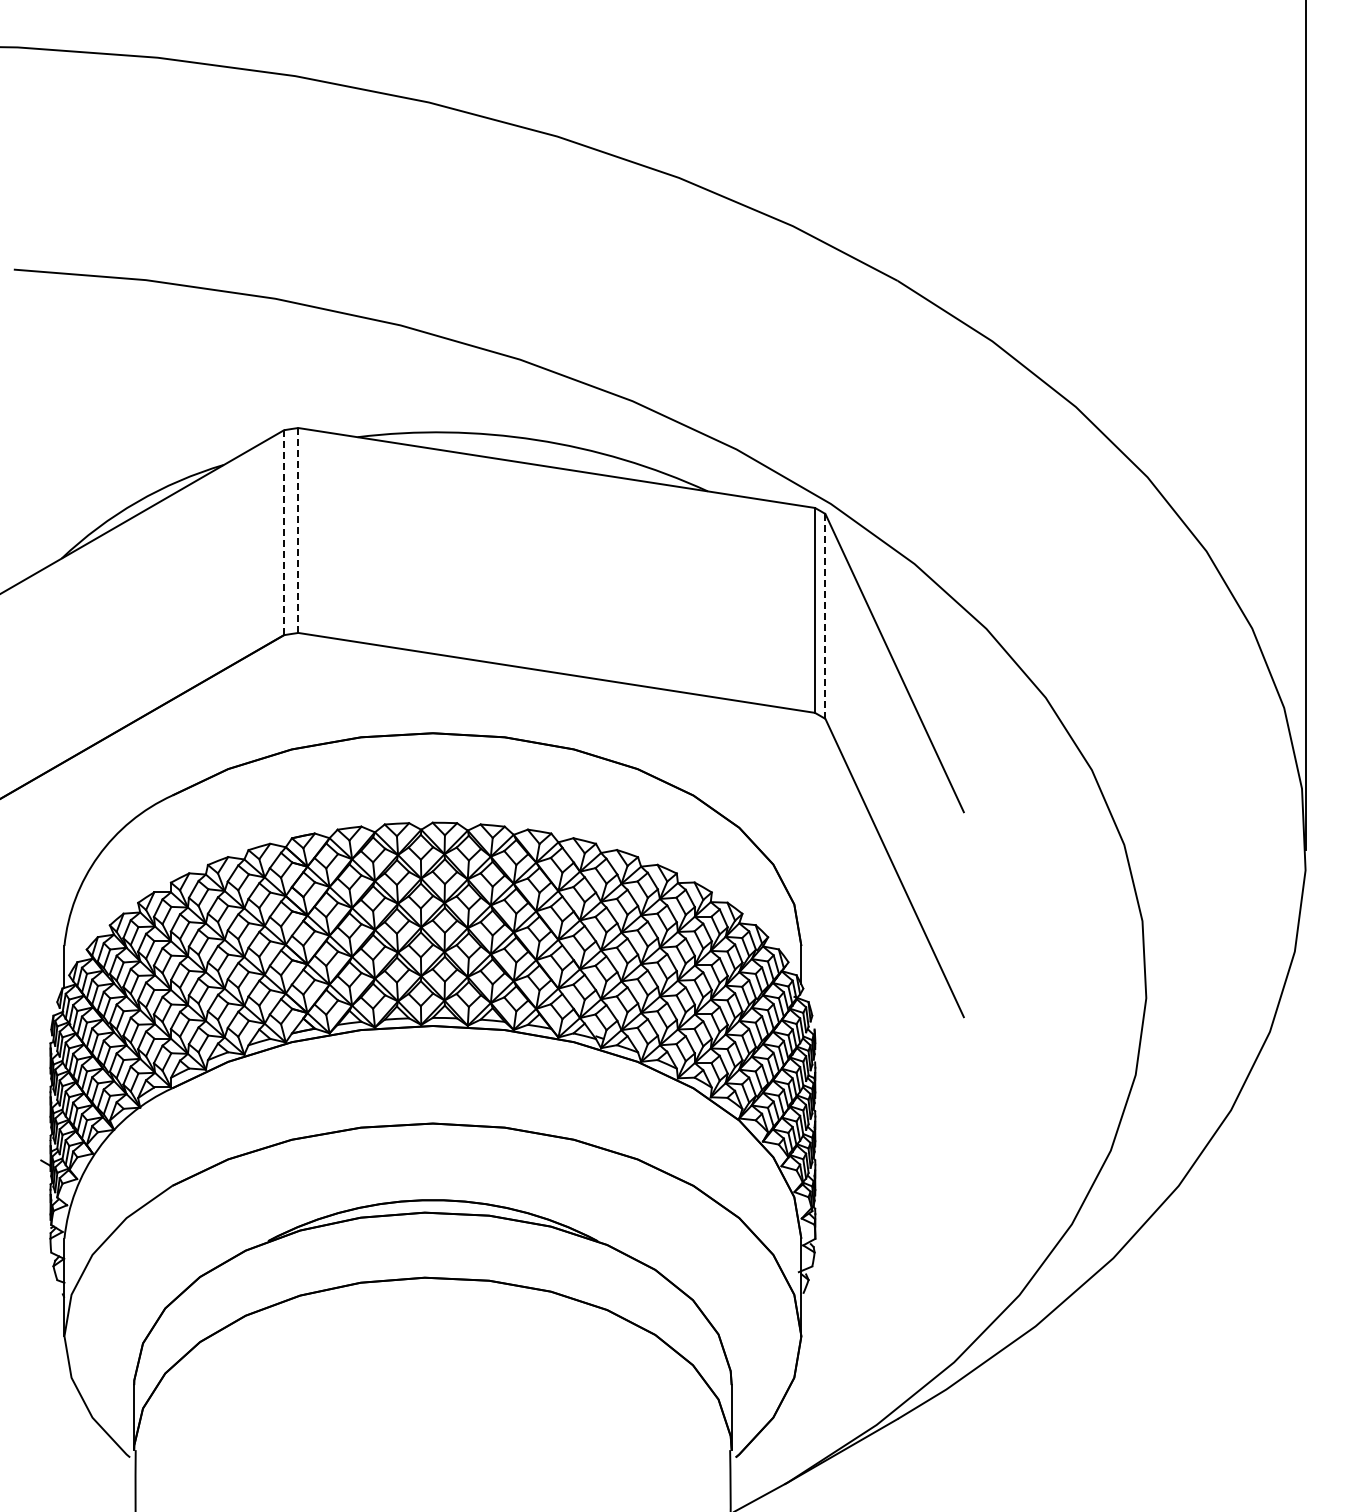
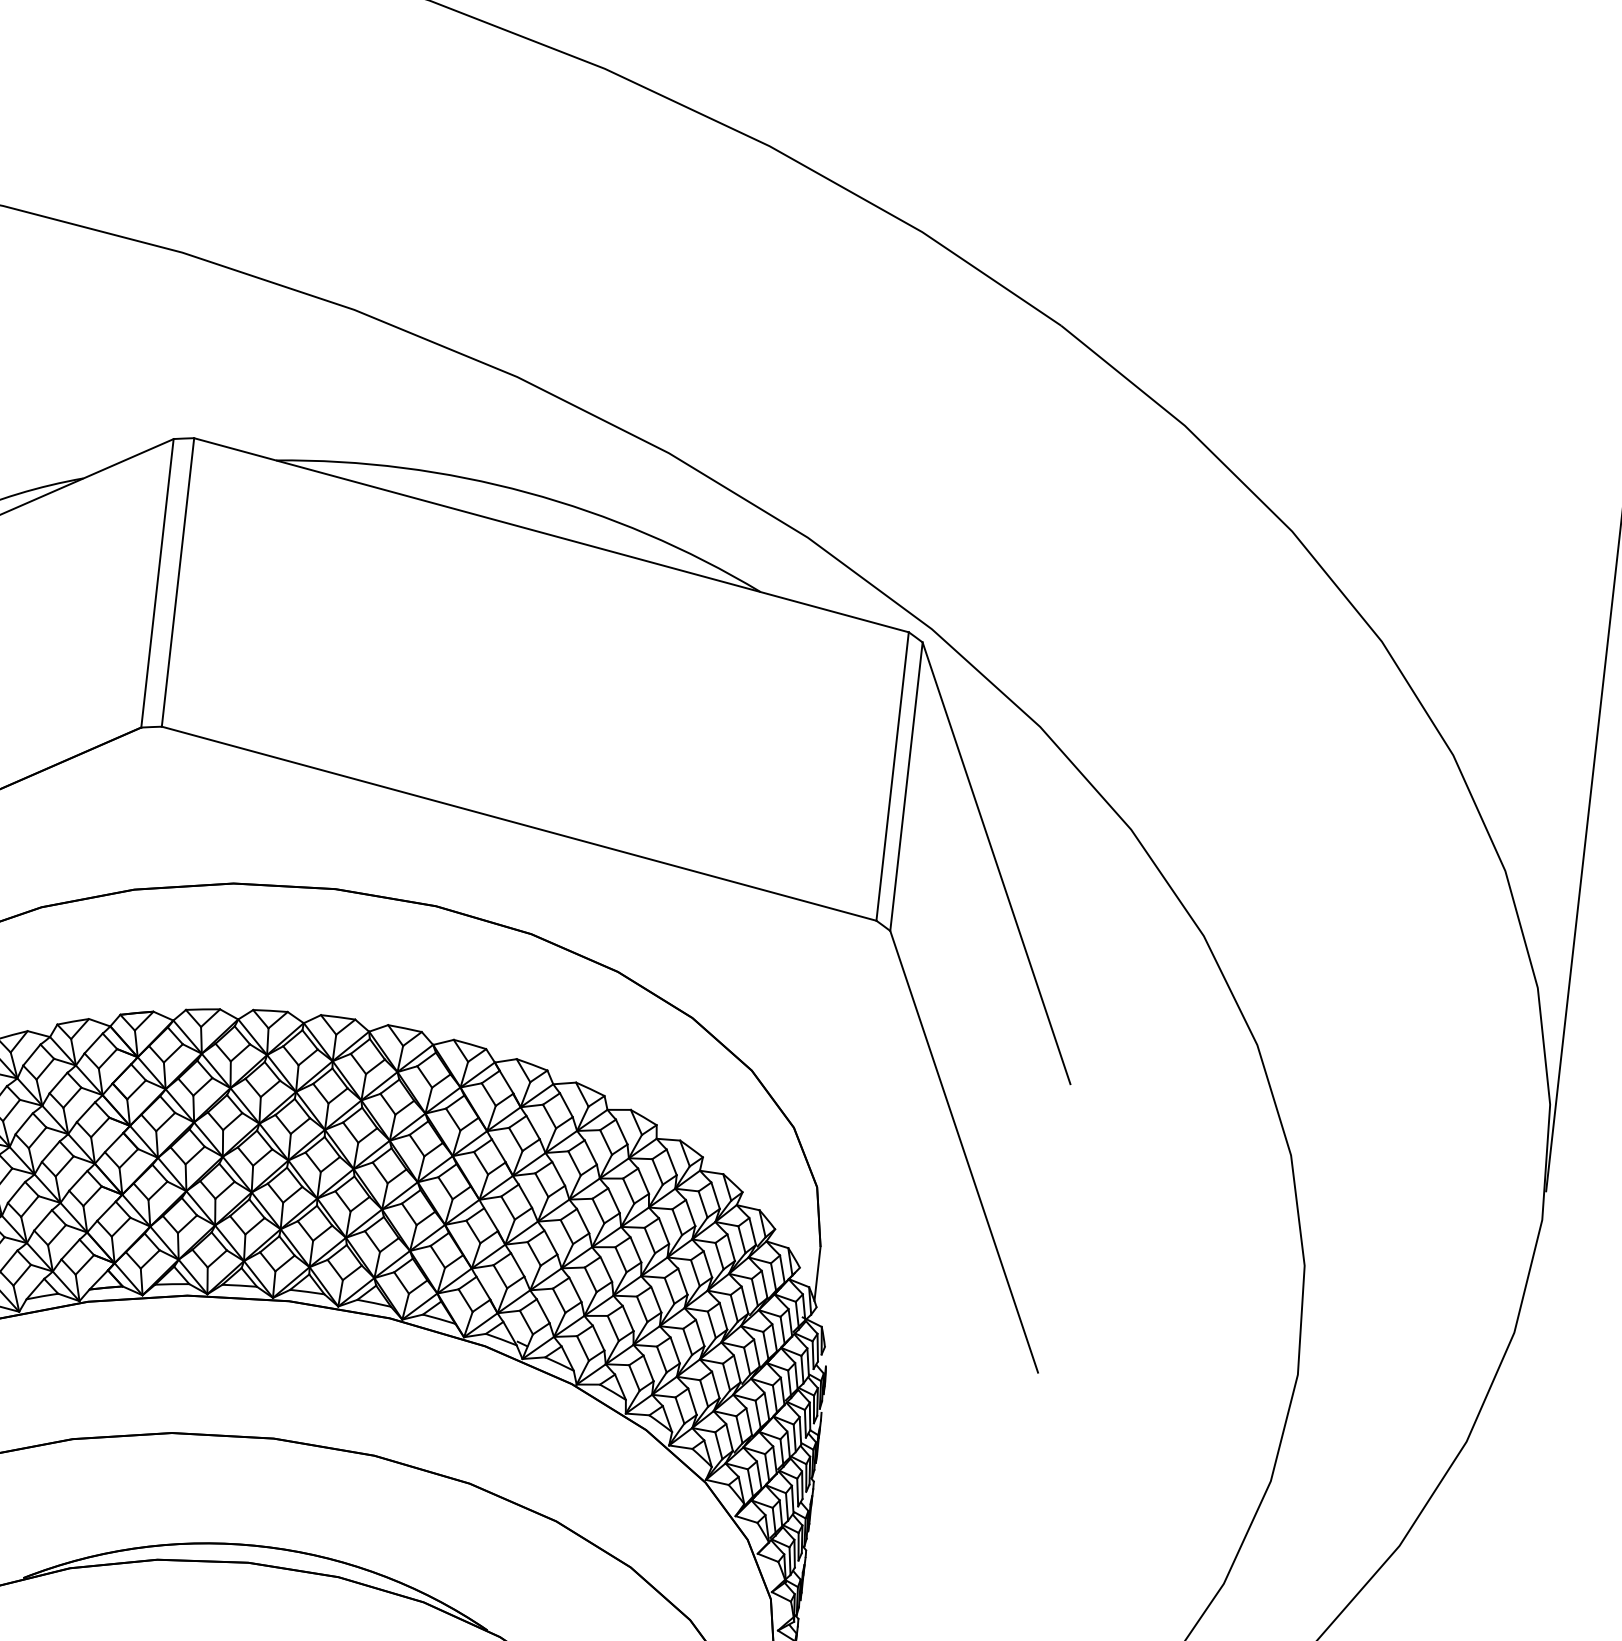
line: (298, 530) -> (178, 582), dashed -> solid
line: (284, 533) -> (158, 584), dashed -> solid
line: (825, 615) -> (906, 785), dashed -> solid

